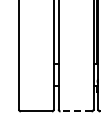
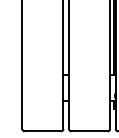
line: (76, 111) -> (90, 131), dashed -> solid

